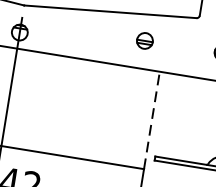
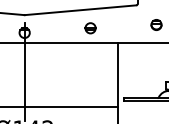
part: (144, 41) -> (90, 28), moved
line: (152, 120) -> (118, 75), dashed -> solid

